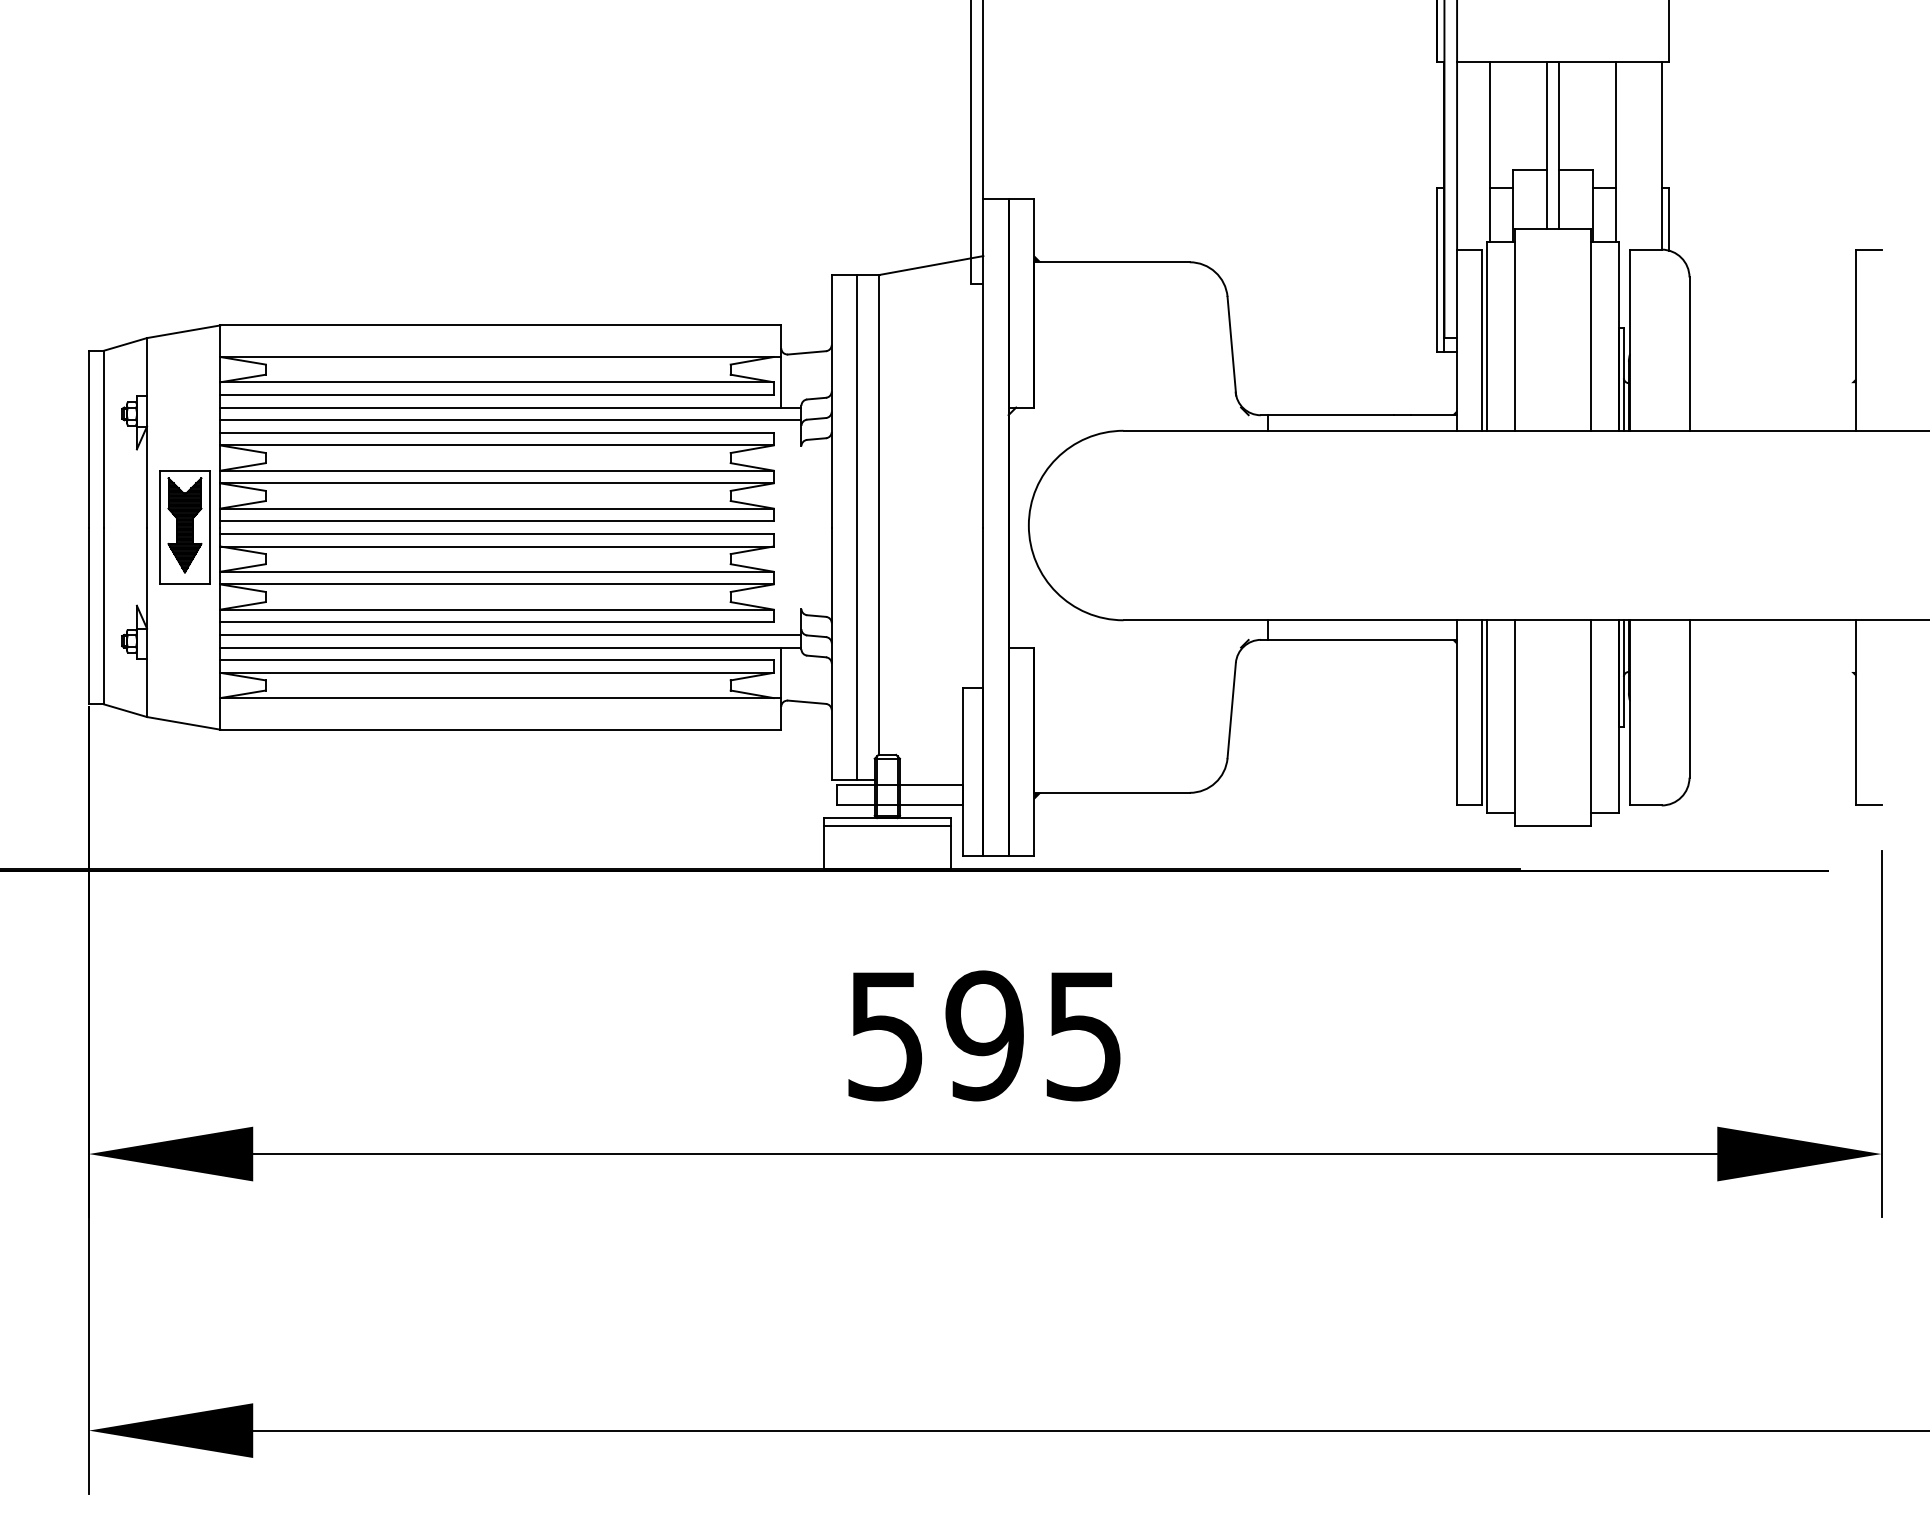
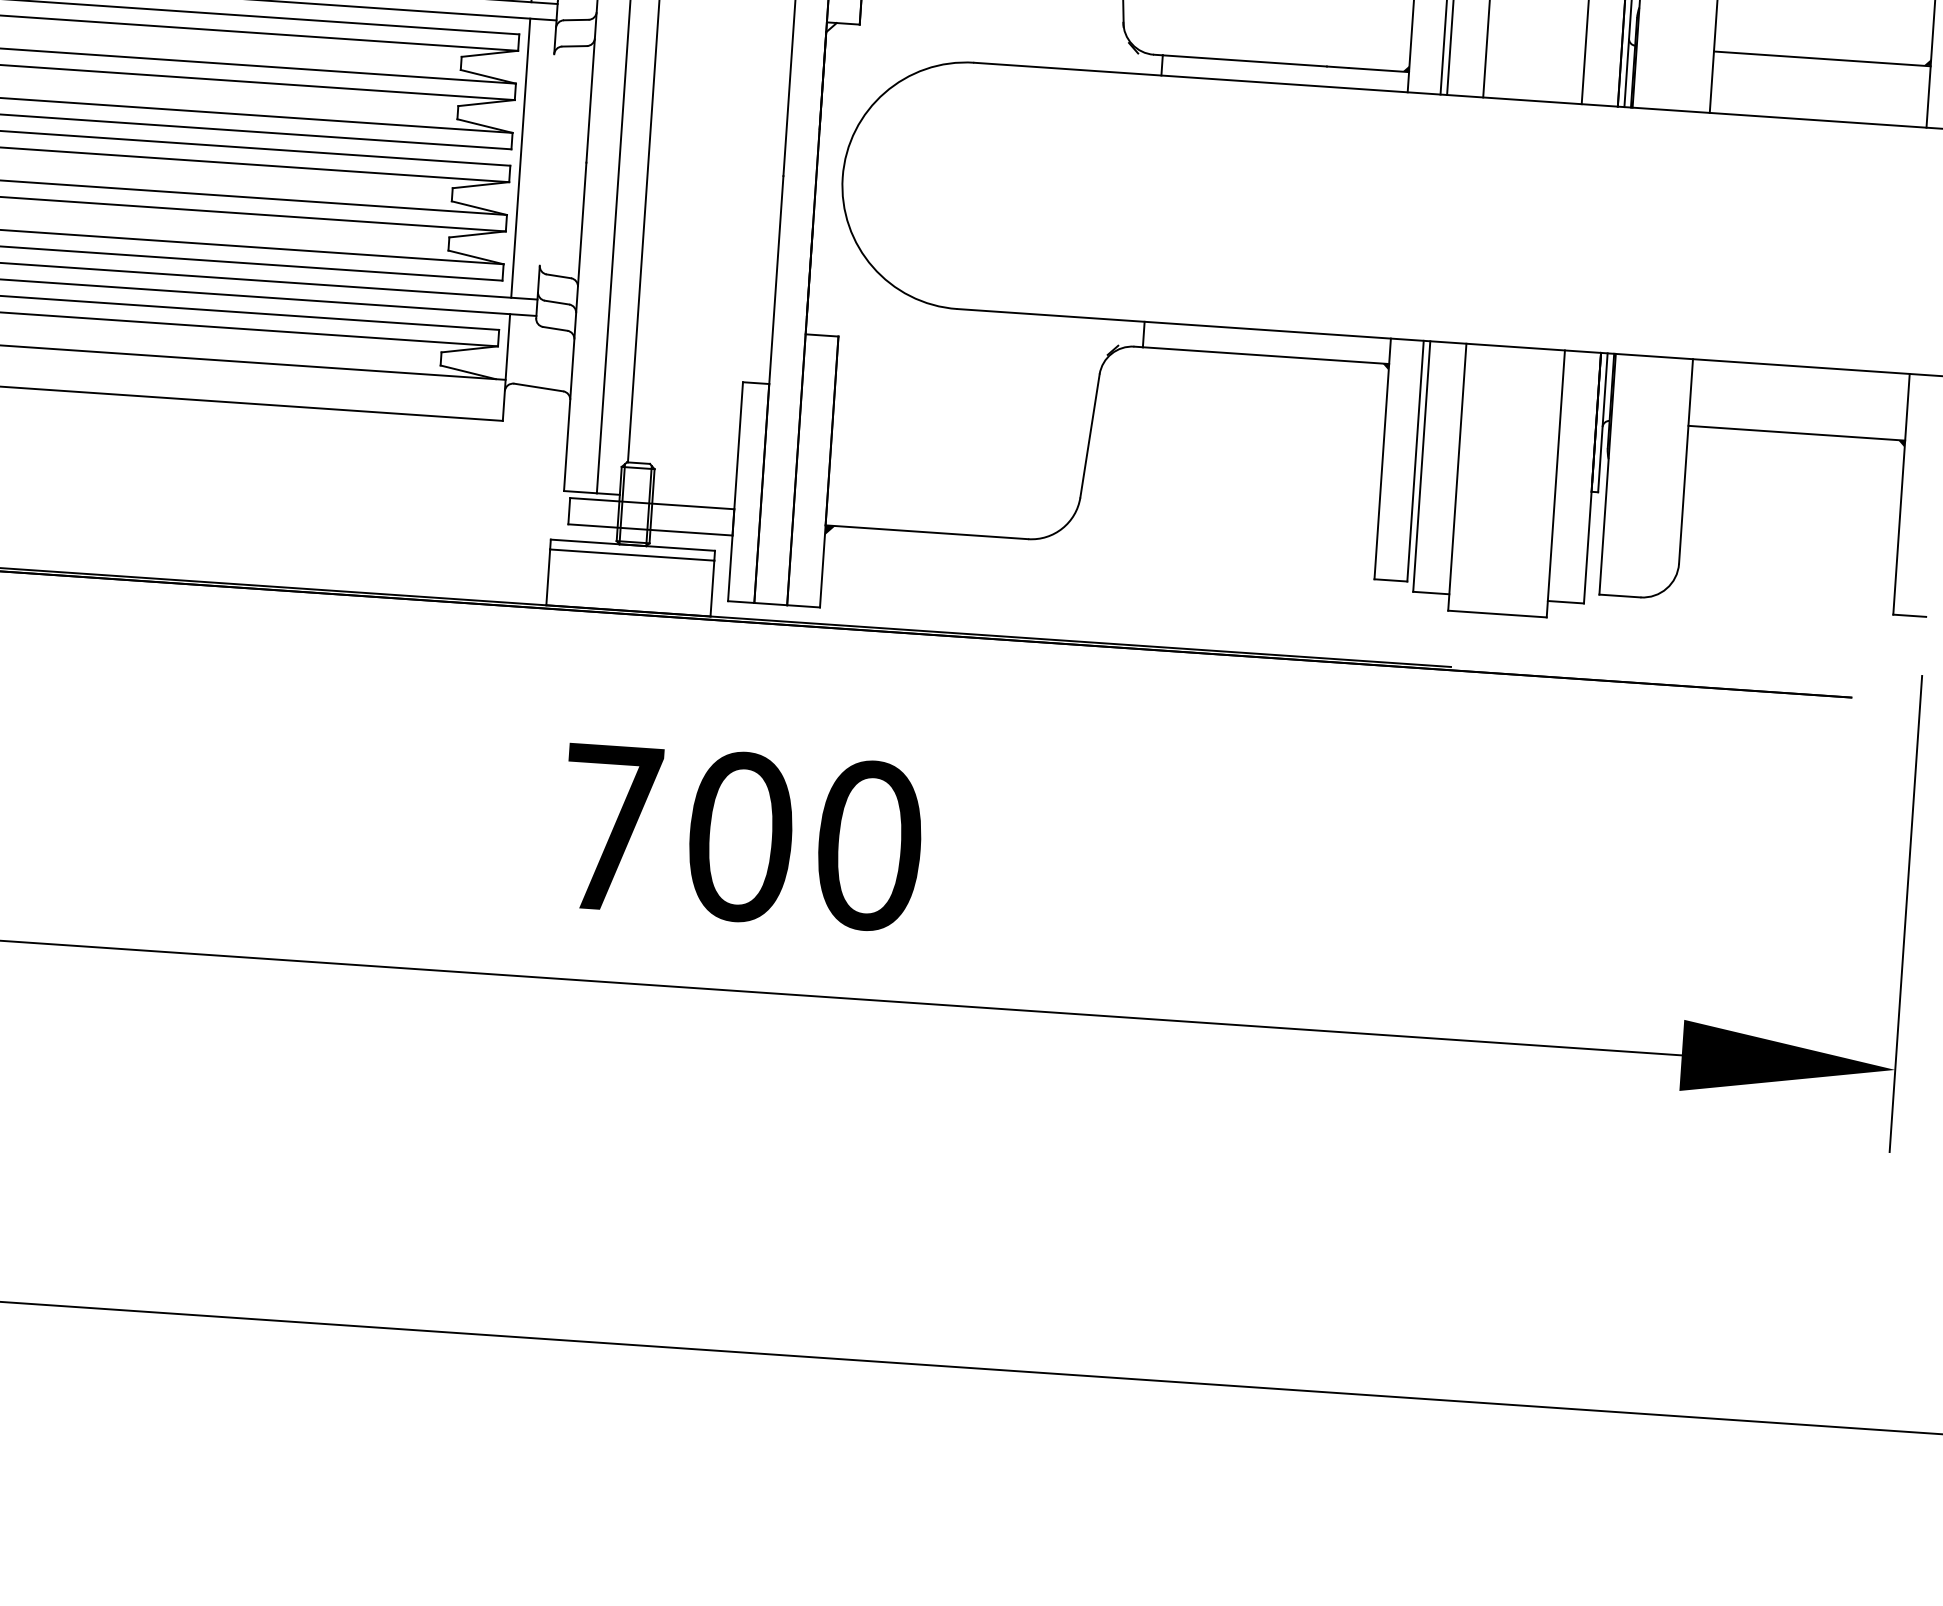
line: (1772, 383) -> (1821, 58), added
line: (781, 527) -> (521, 158), added
line: (1772, 671) -> (1796, 433), added
text: (985, 1035) -> (741, 836), 595 -> 700

